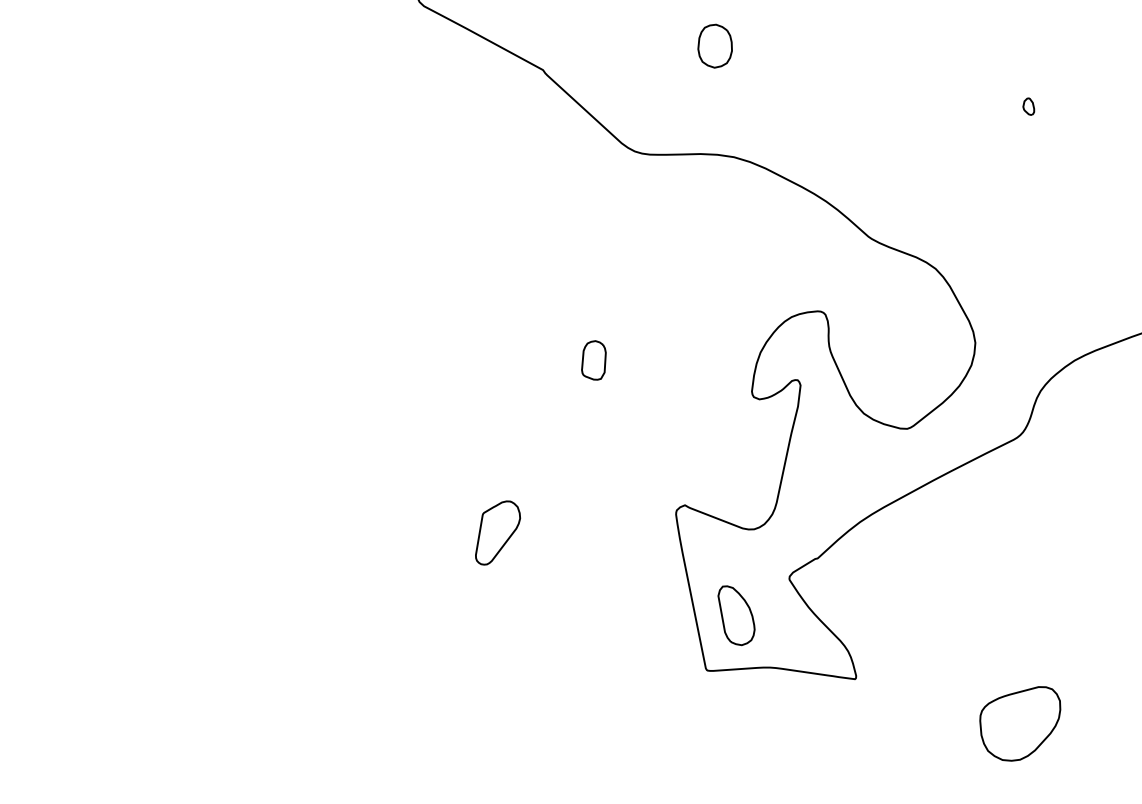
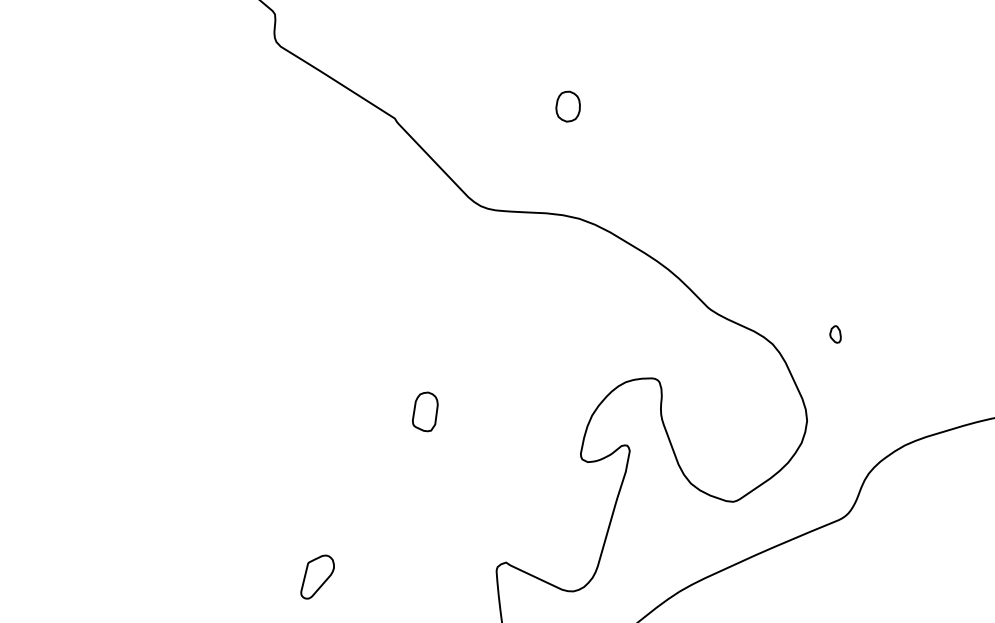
part: (714, 45) -> (567, 105), size x0.7
part: (1028, 106) -> (835, 334), moved
part: (498, 532) -> (318, 576), size x0.7

